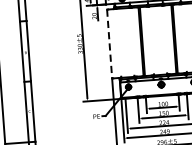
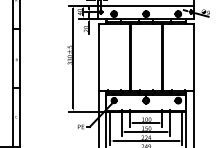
line: (109, 44) -> (98, 57), dashed -> solid

